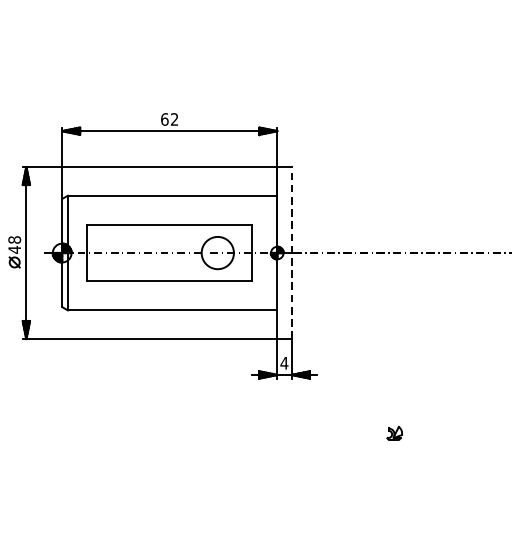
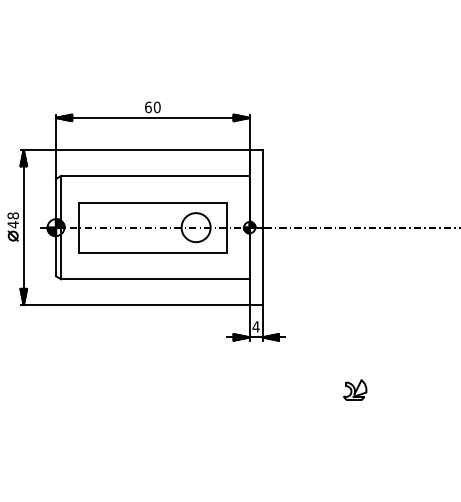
text: (173, 119) -> (156, 107), 62 -> 60
line: (291, 252) -> (262, 227), dashed -> solid
part: (394, 432) -> (355, 389), size x1.67

